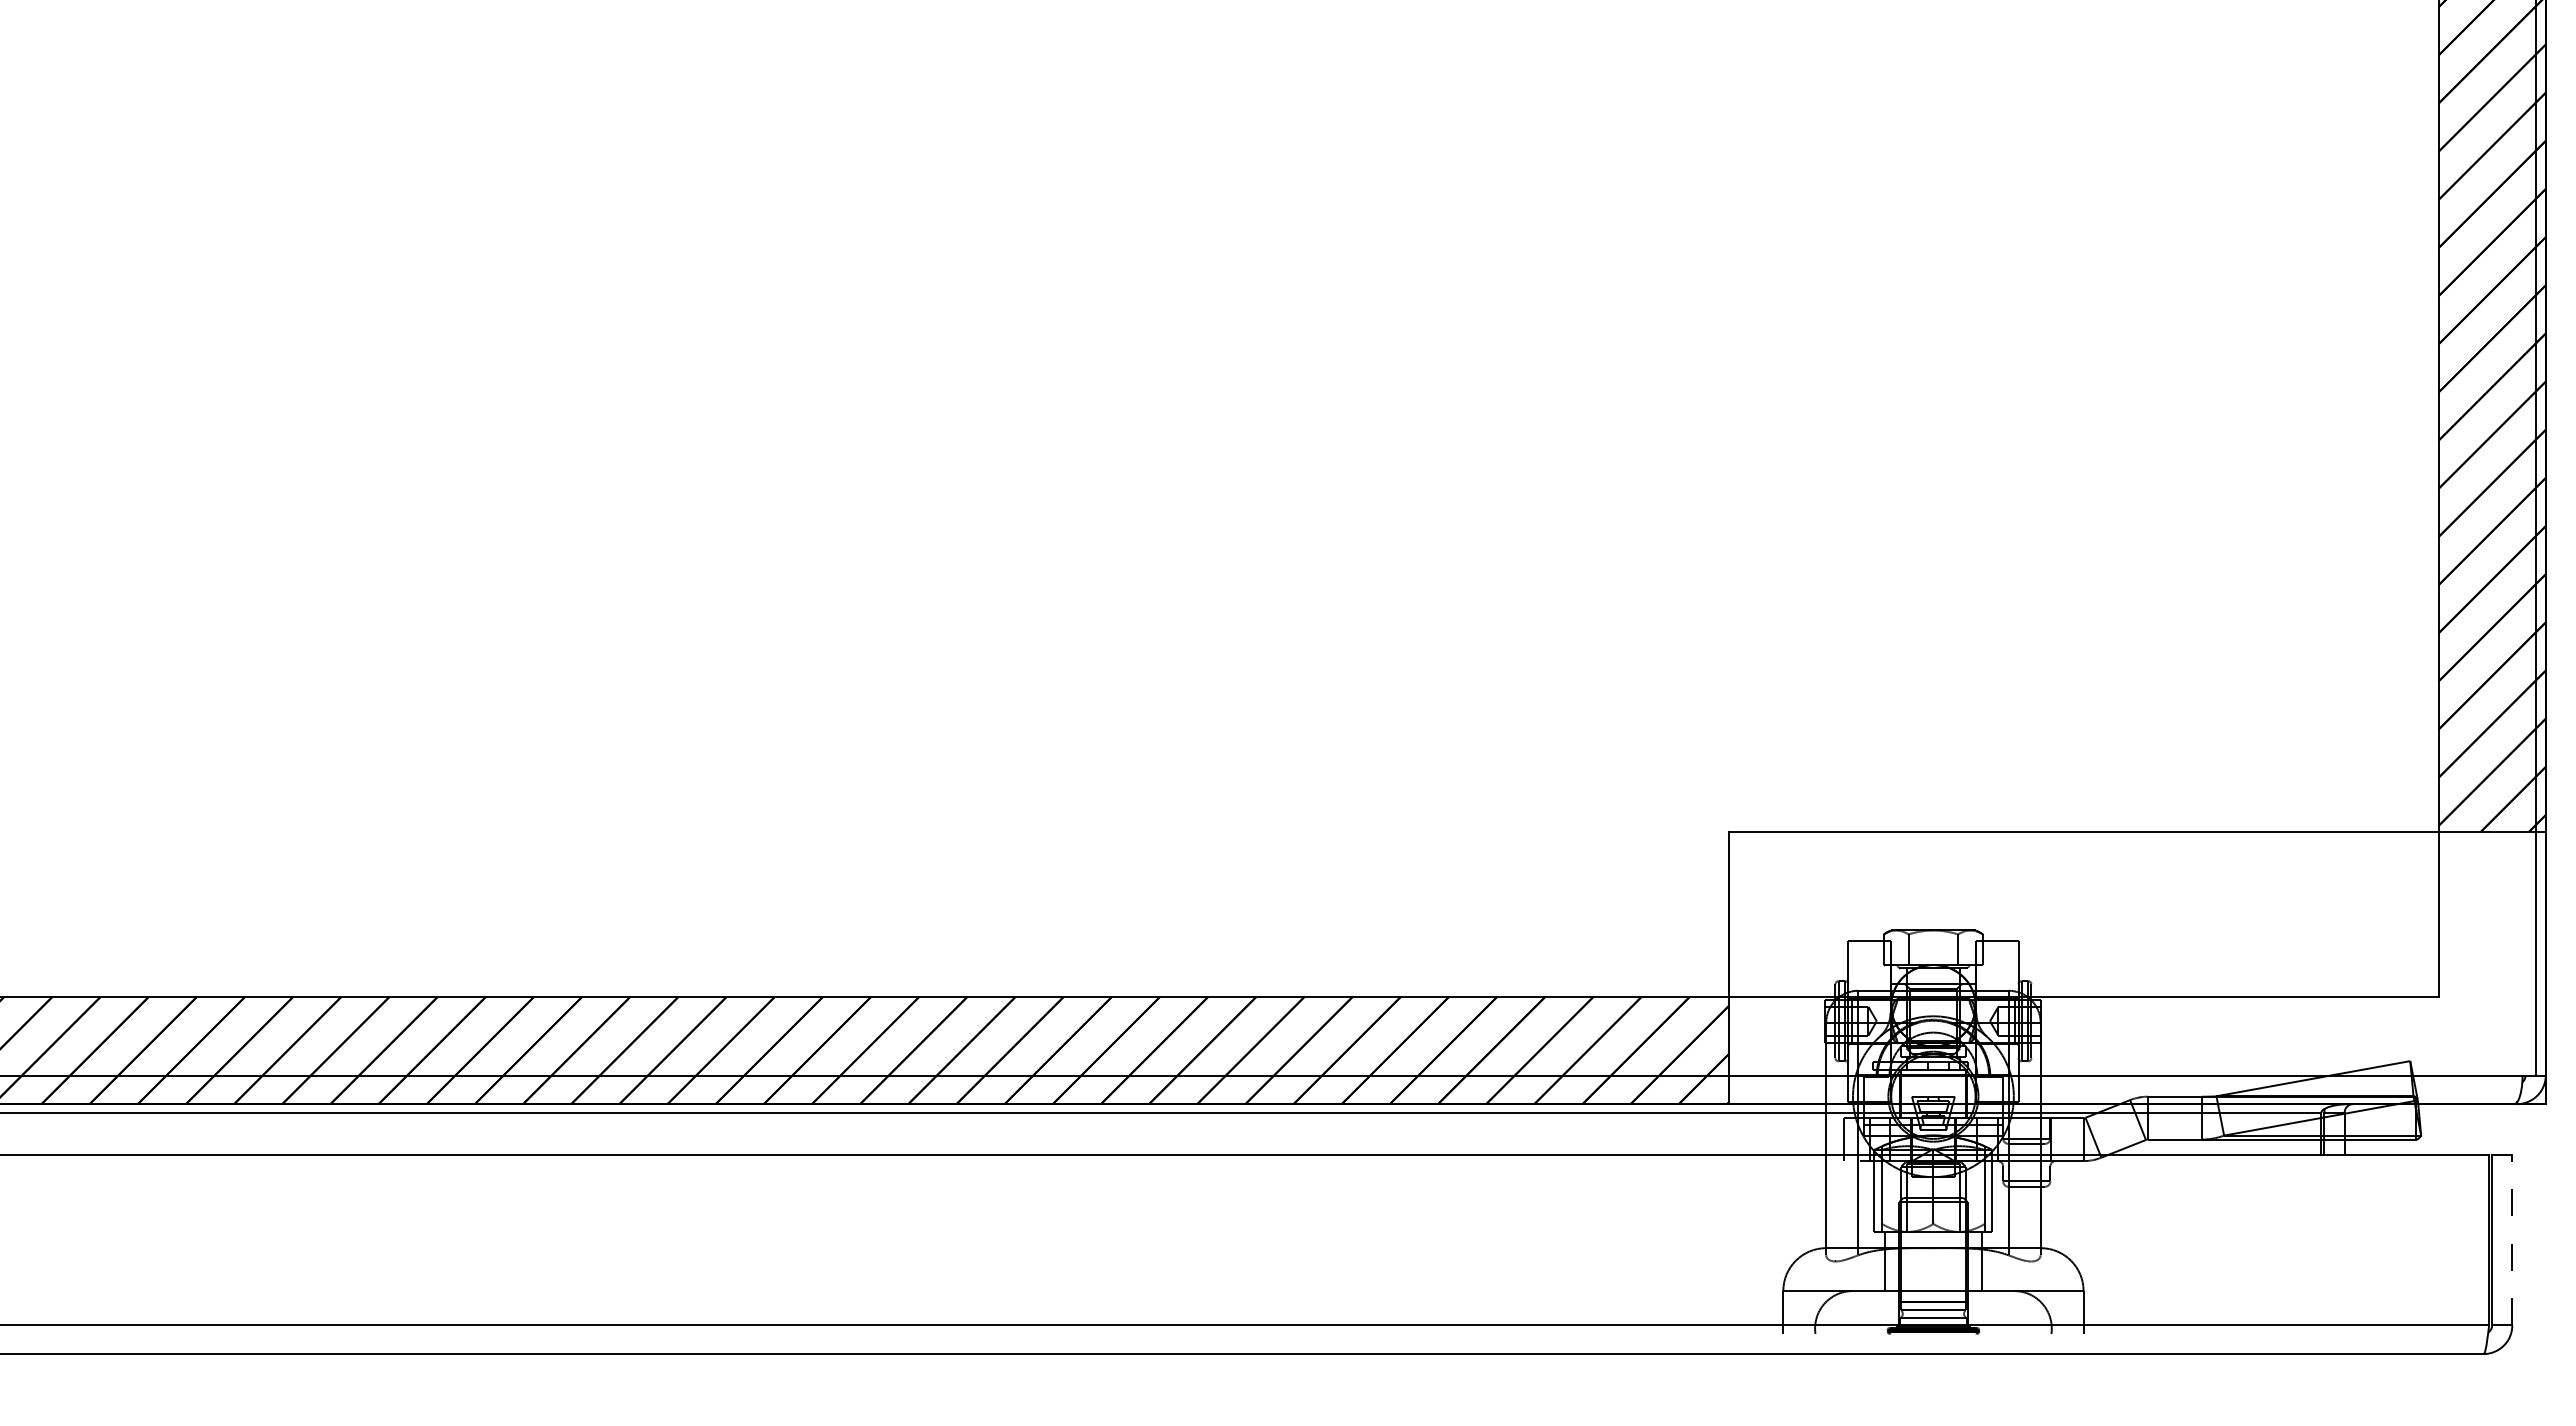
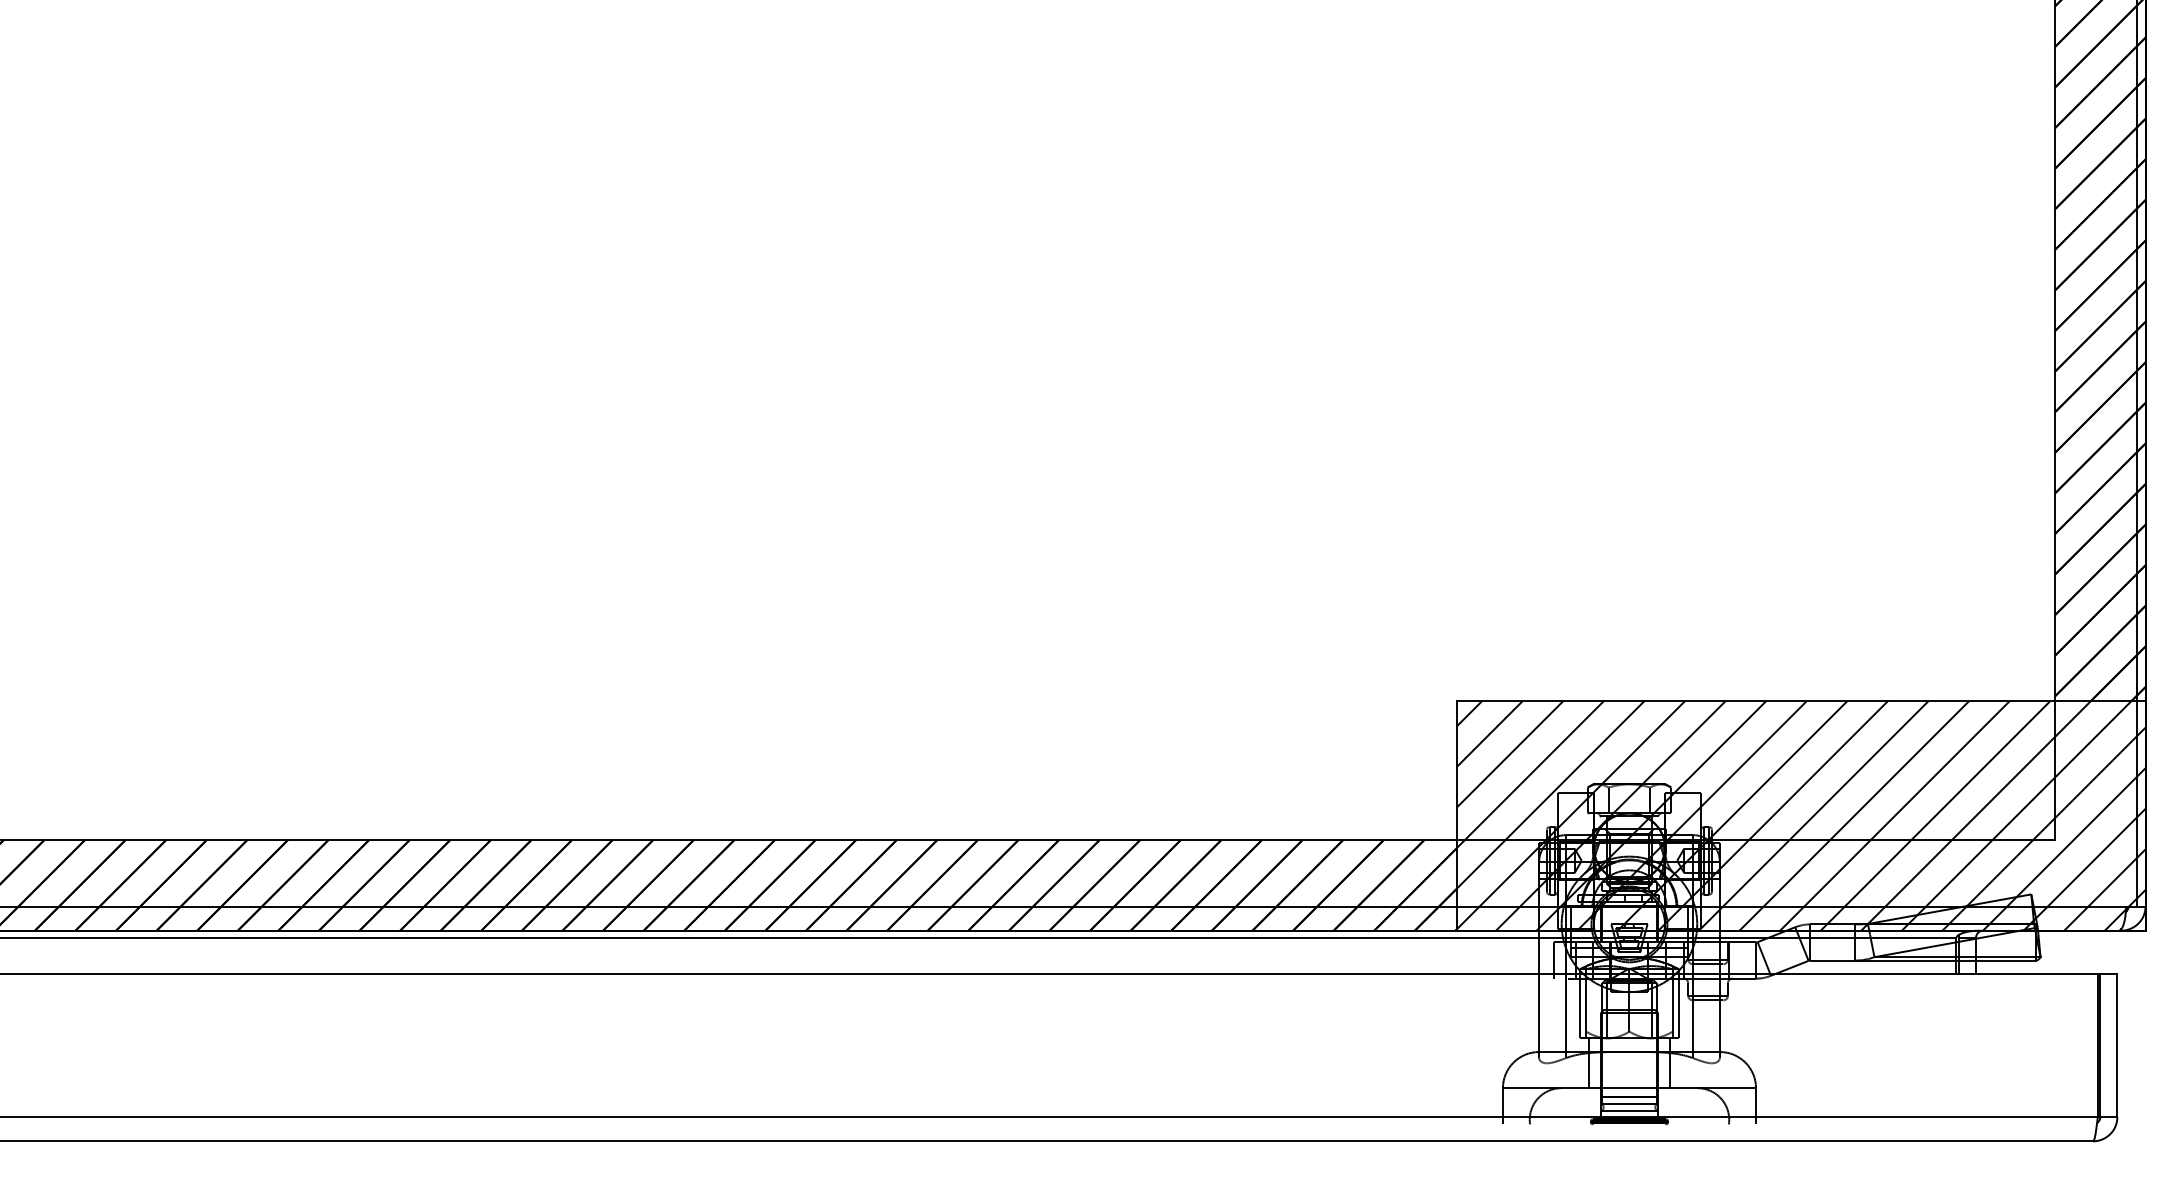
hatch: (2136, 967) -> (1800, 815), added
line: (2512, 1239) -> (2117, 1044), dashed -> solid

